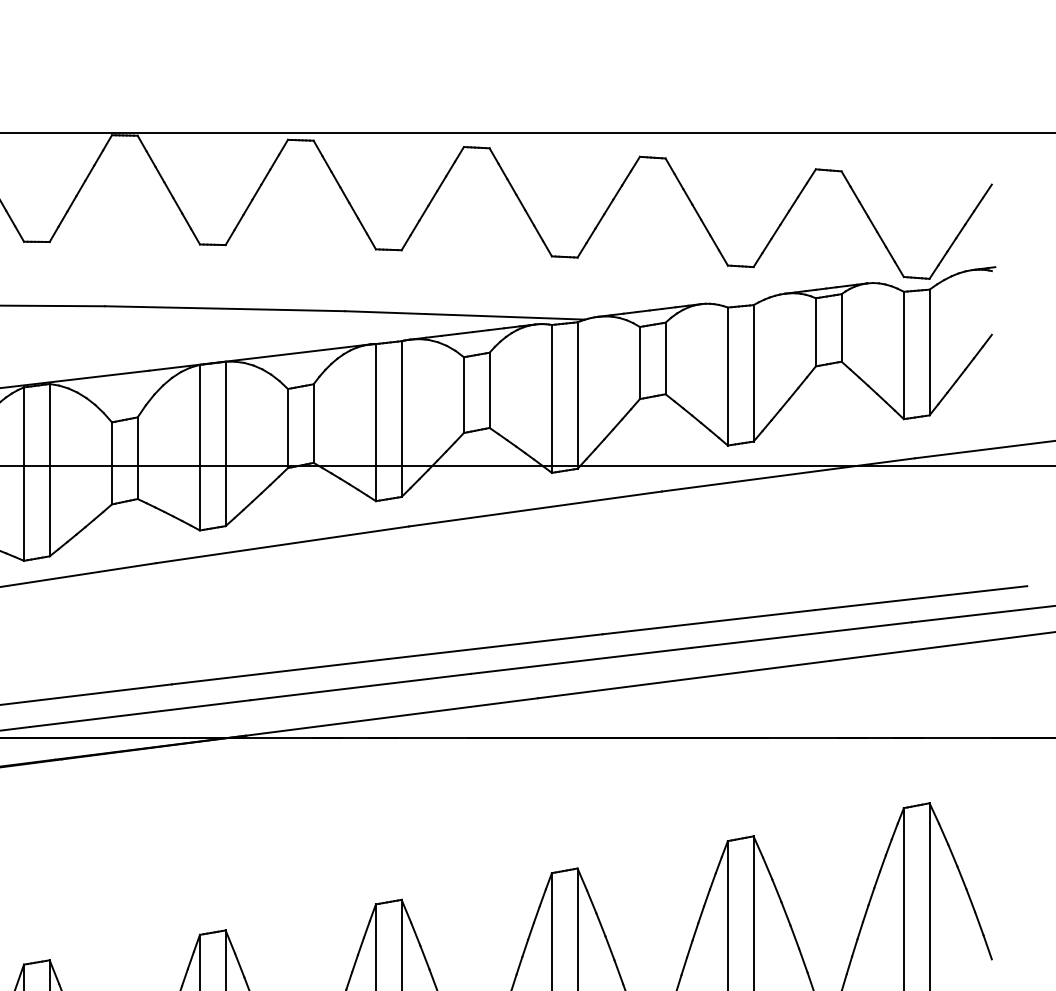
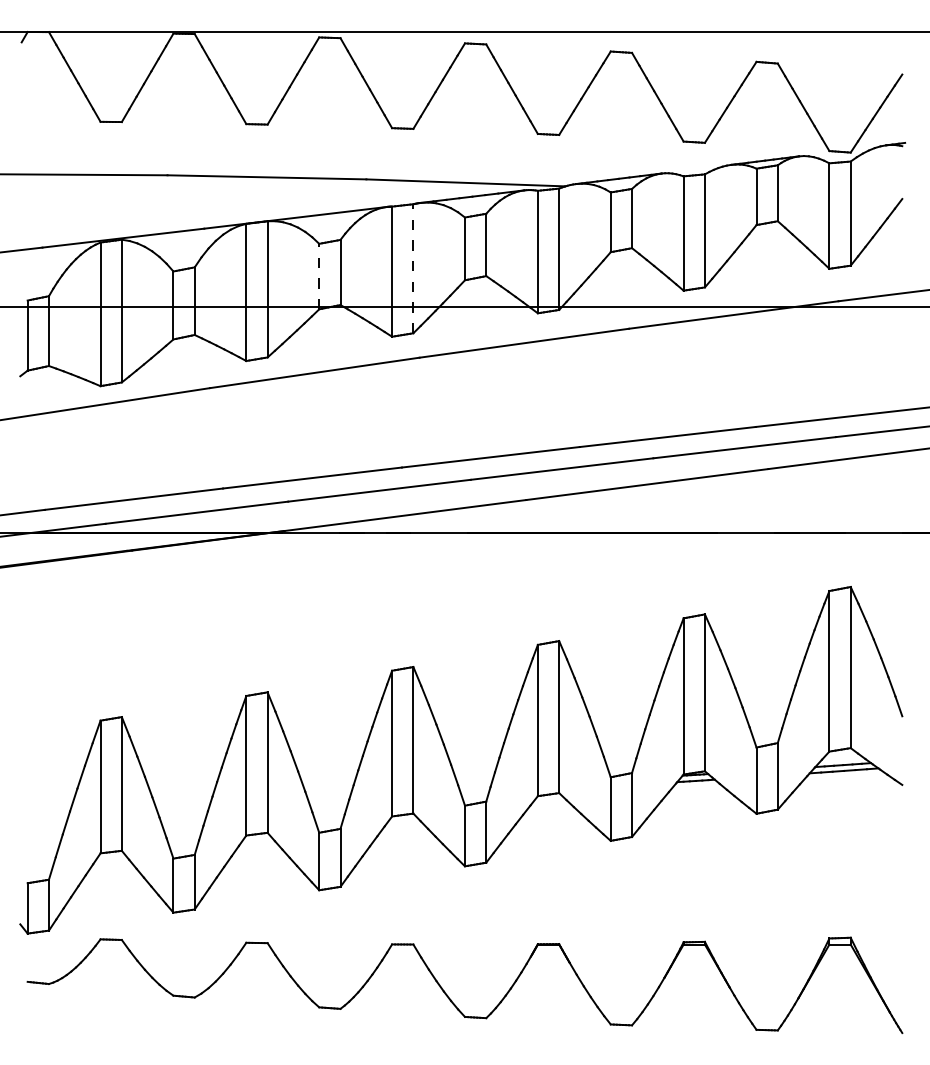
line: (401, 418) -> (413, 268), solid -> dashed
line: (288, 428) -> (319, 276), solid -> dashed

